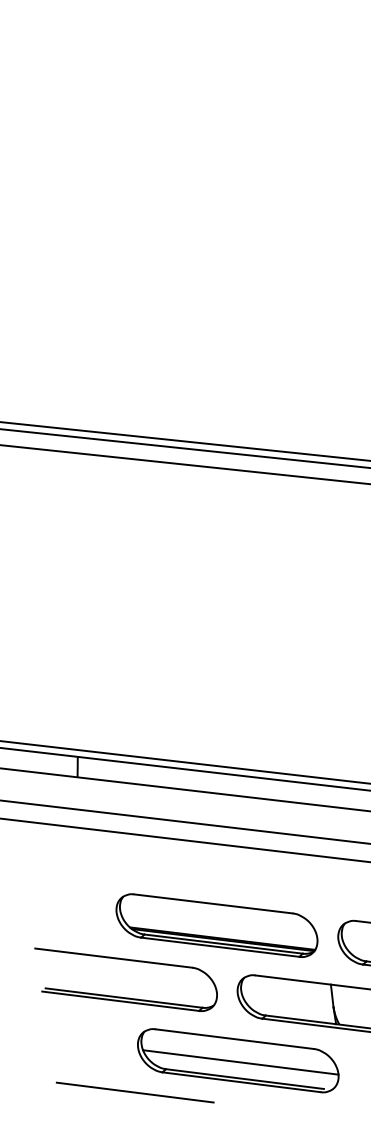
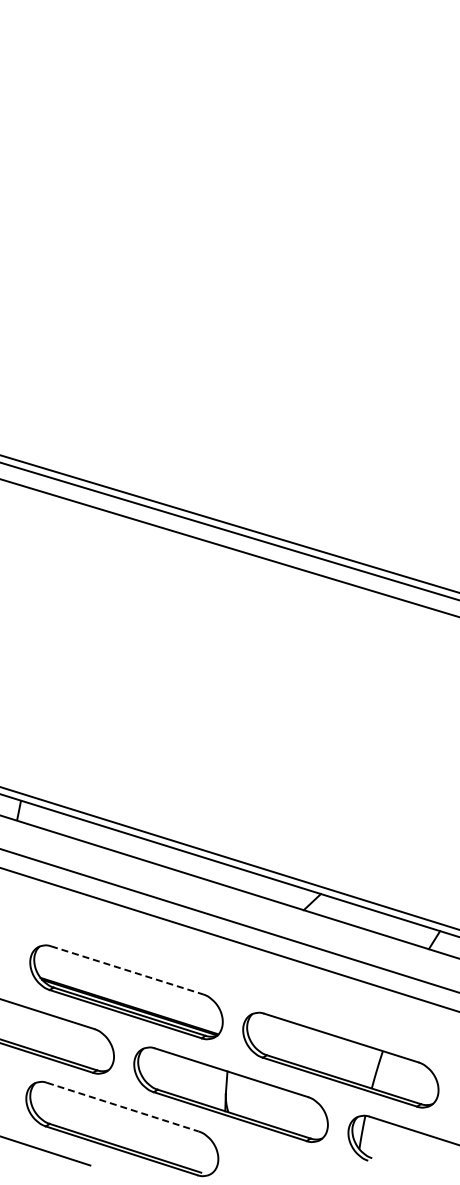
line: (213, 904) -> (127, 970), solid -> dashed
line: (234, 1039) -> (122, 1107), solid -> dashed
line: (240, 1062) -> (124, 1131), removed

